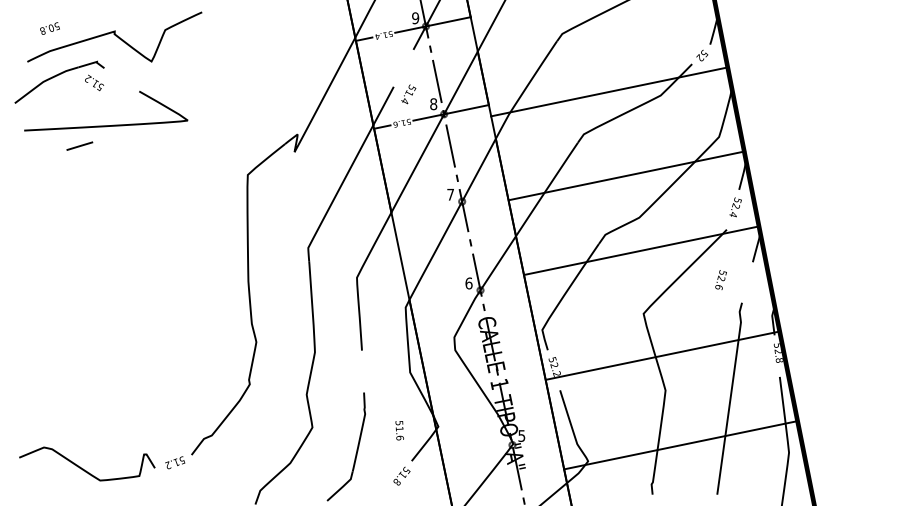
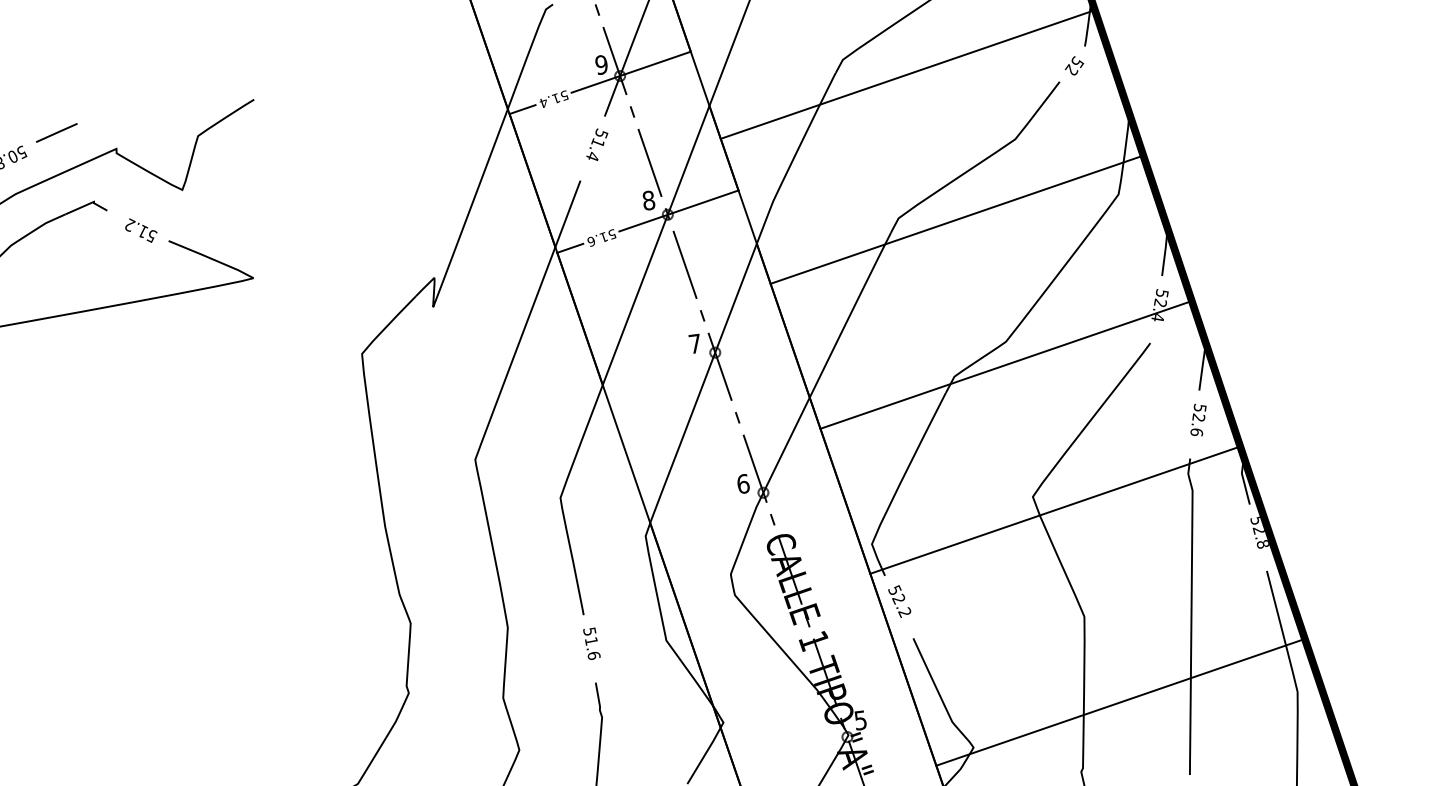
text: (94, 82) -> (141, 229), moved
line: (609, 91) -> (907, 73), moved
text: (408, 94) -> (596, 145), moved
line: (79, 145) -> (56, 131), moved
line: (627, 175) -> (957, 219), moved
line: (641, 250) -> (1005, 364), moved
text: (720, 279) -> (1197, 419), moved
line: (663, 355) -> (1055, 509), moved
text: (399, 430) -> (591, 643), moved

